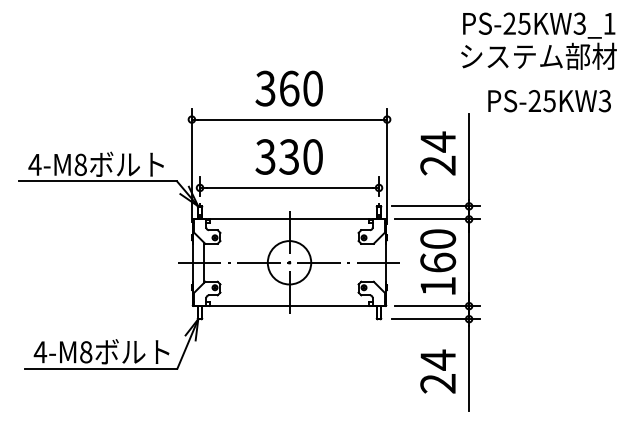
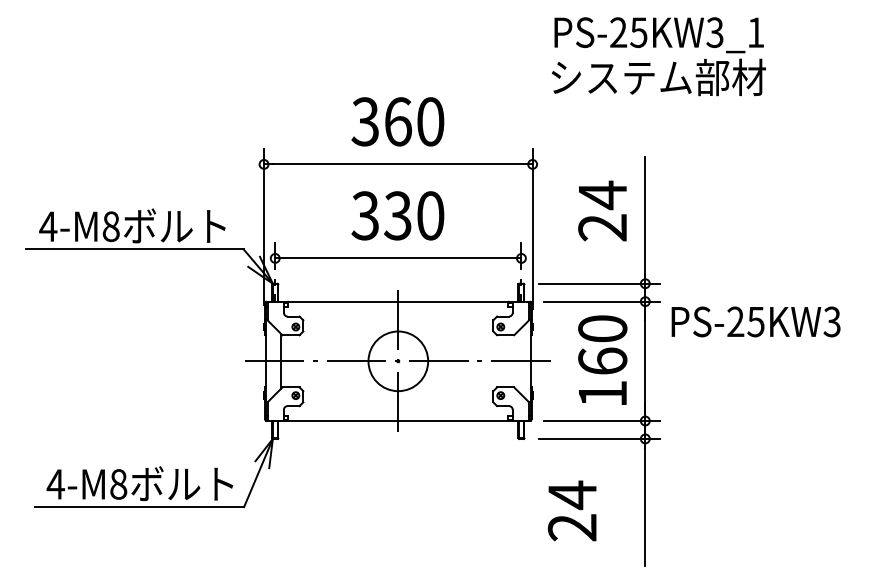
text: (538, 40) -> (658, 55), moved
text: (549, 101) -> (755, 322), moved
text: (437, 371) -> (571, 510), moved

